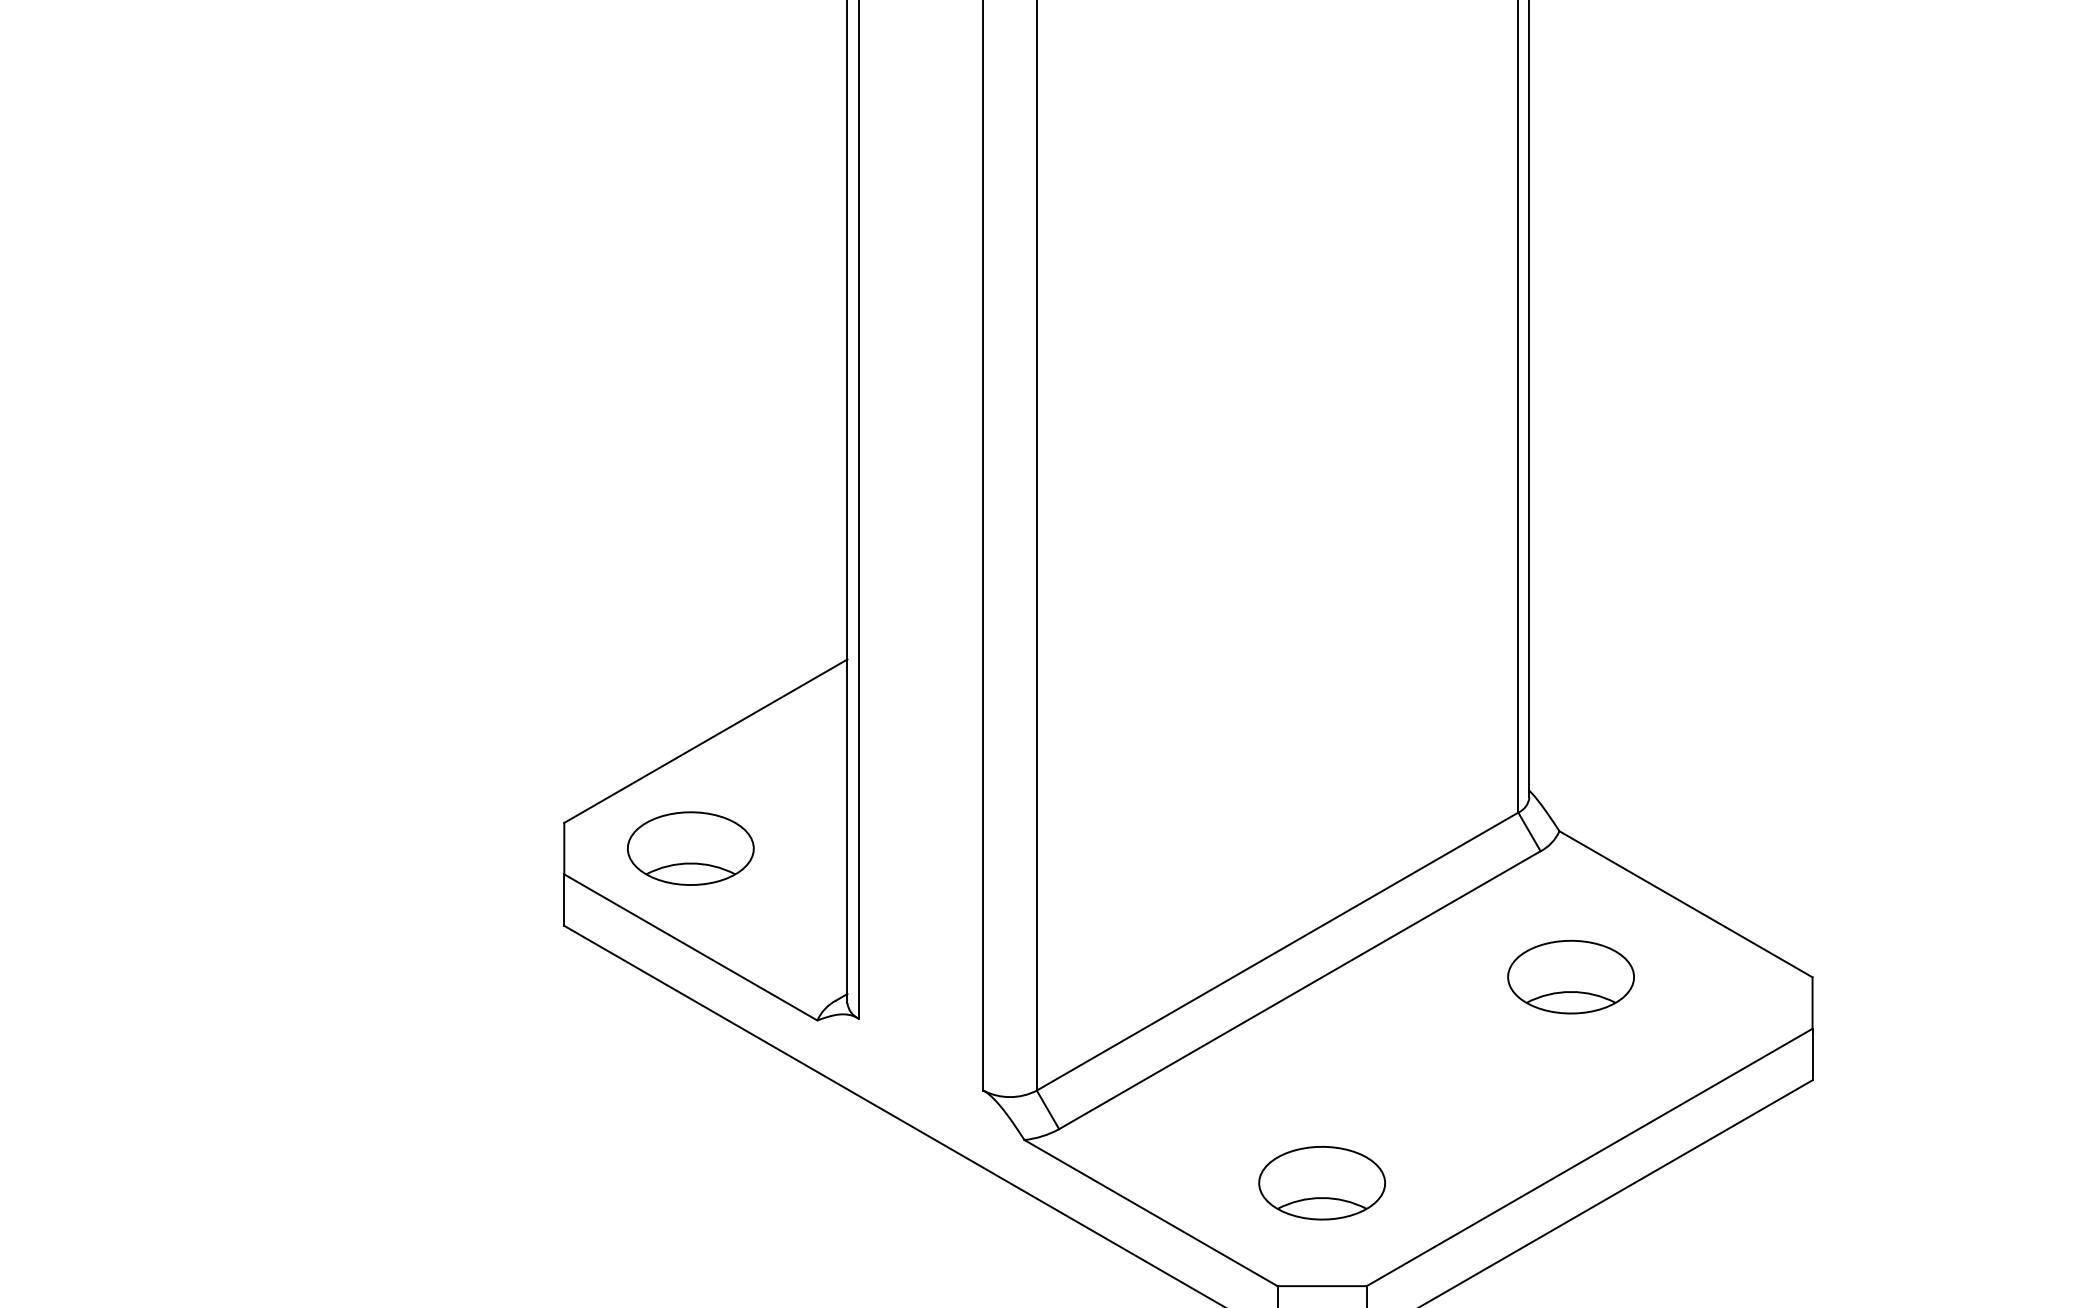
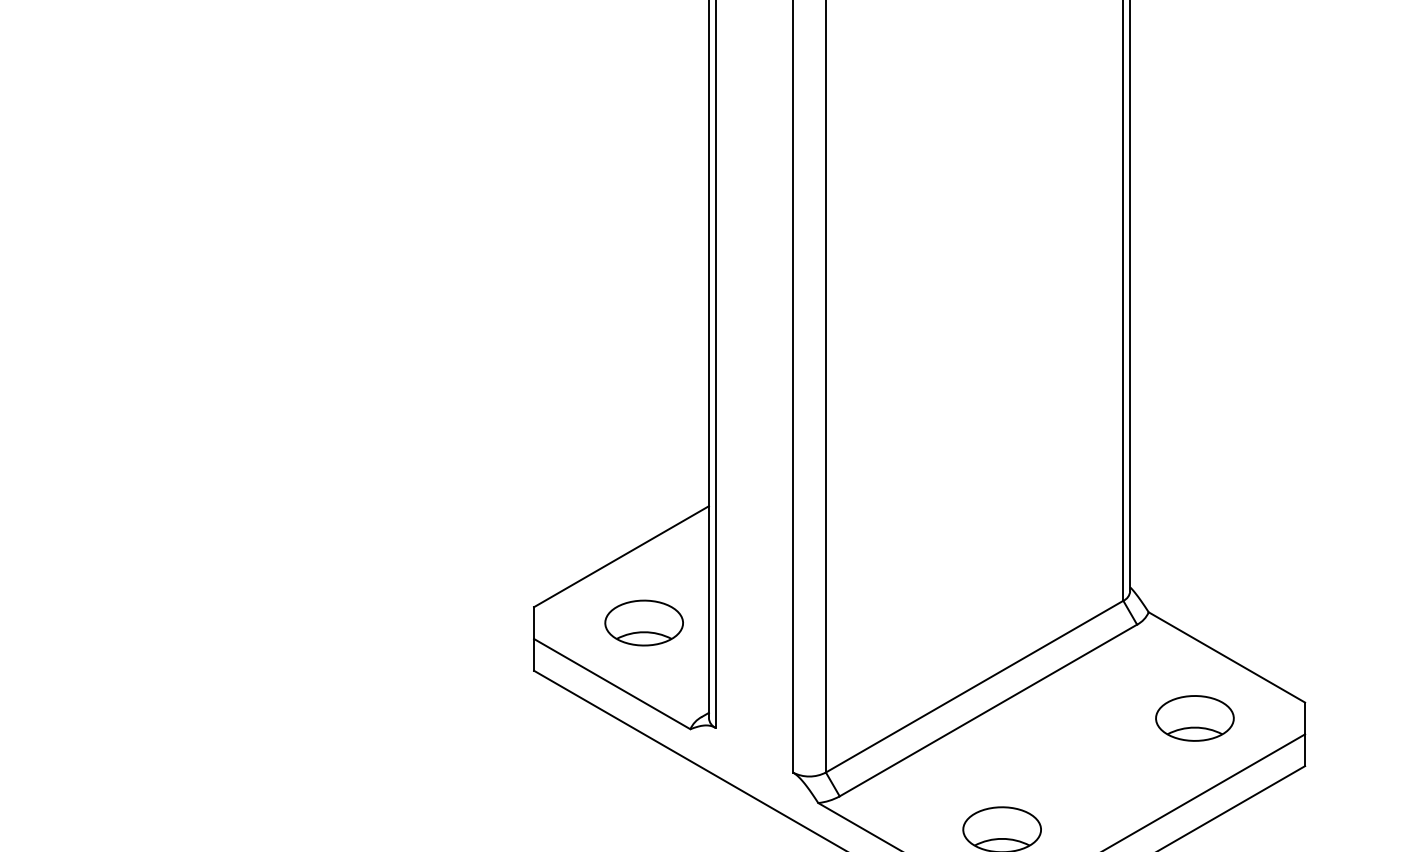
part: (689, 847) -> (643, 622), moved
part: (1570, 977) -> (1194, 718), moved

